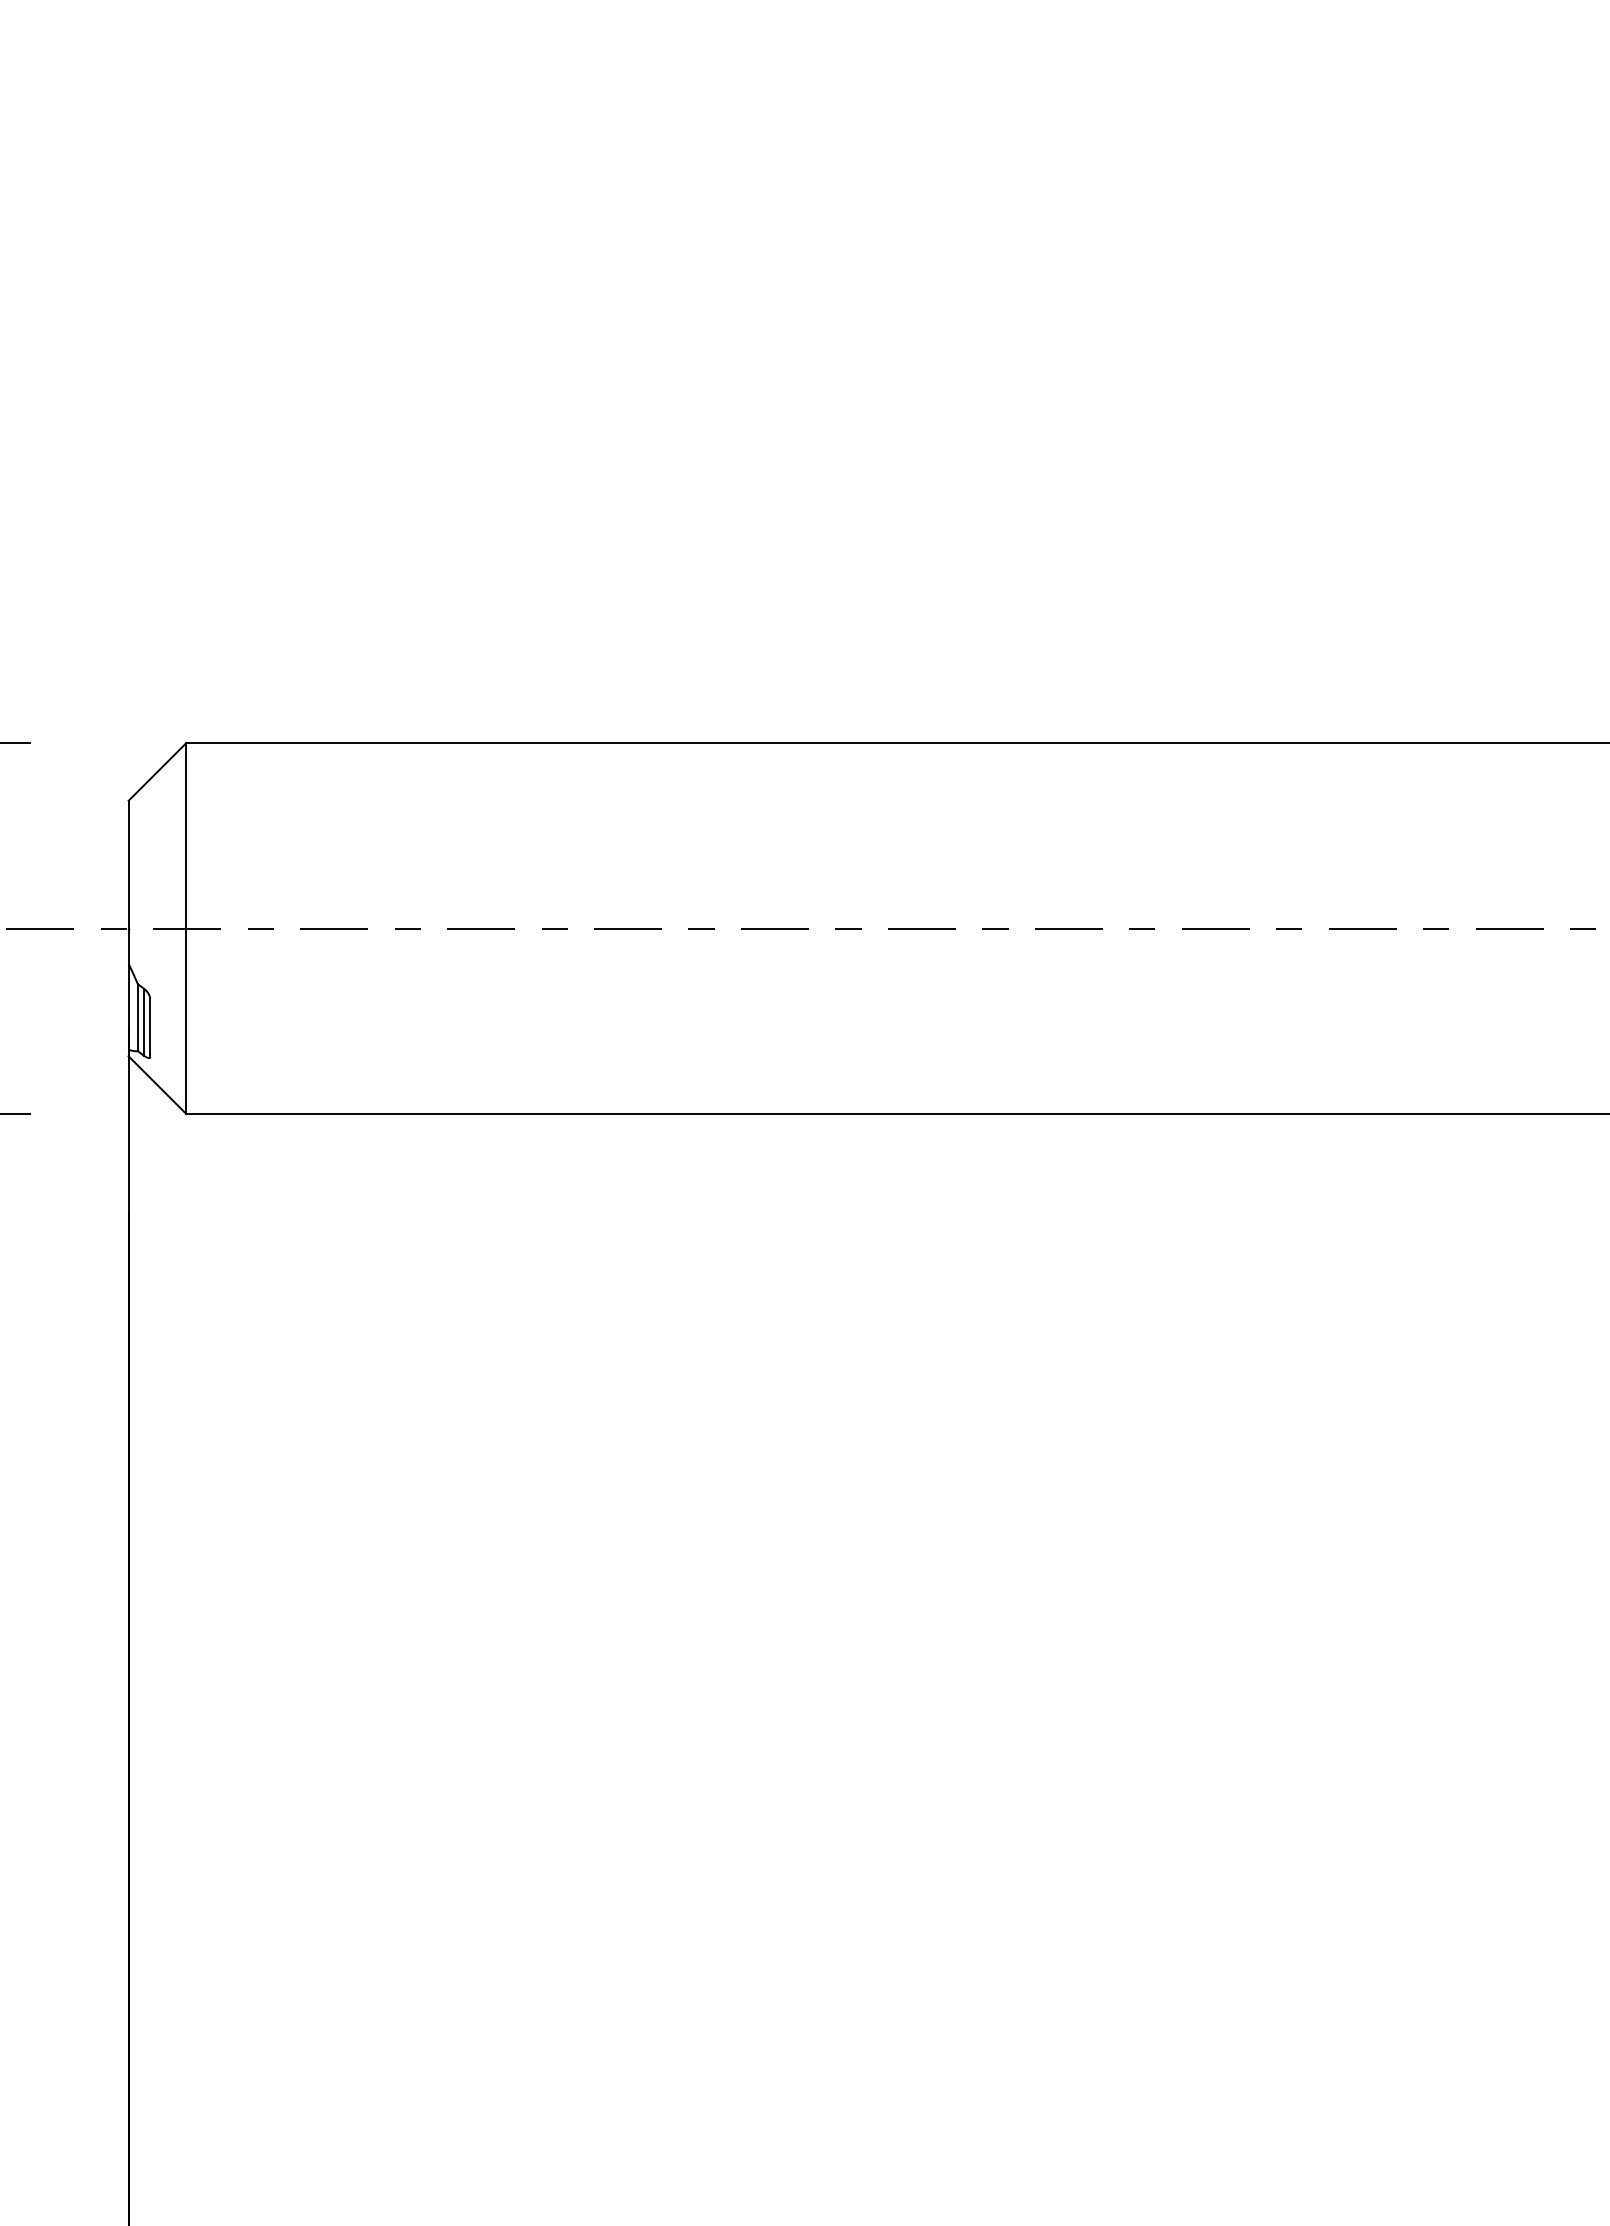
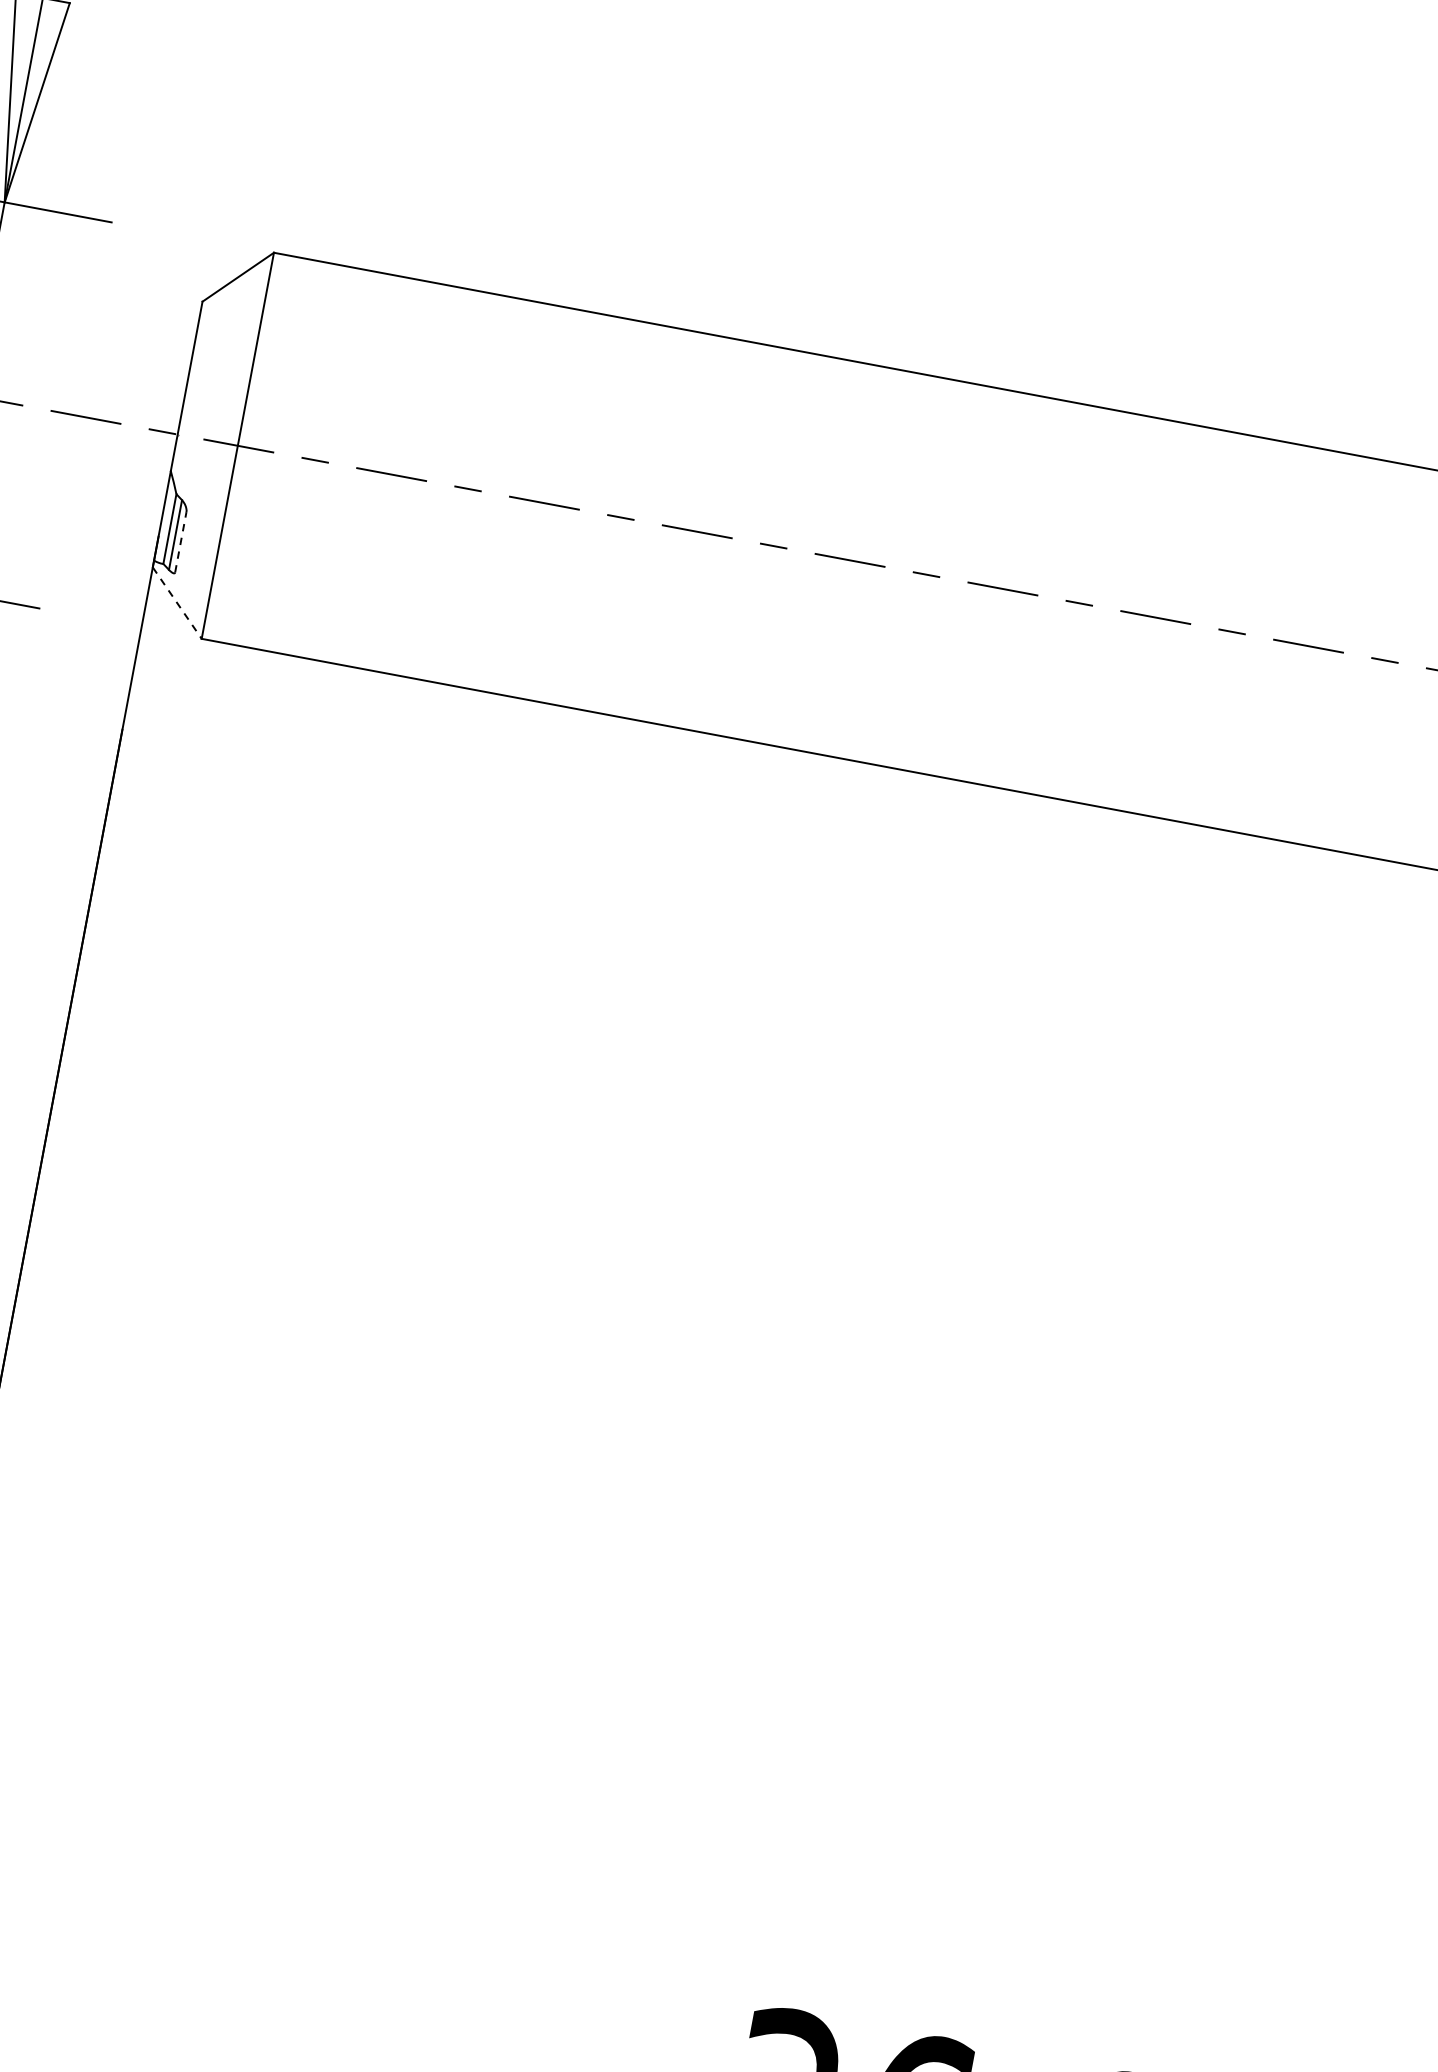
line: (150, 1027) -> (181, 541), solid -> dashed
line: (157, 1085) -> (177, 603), solid -> dashed

